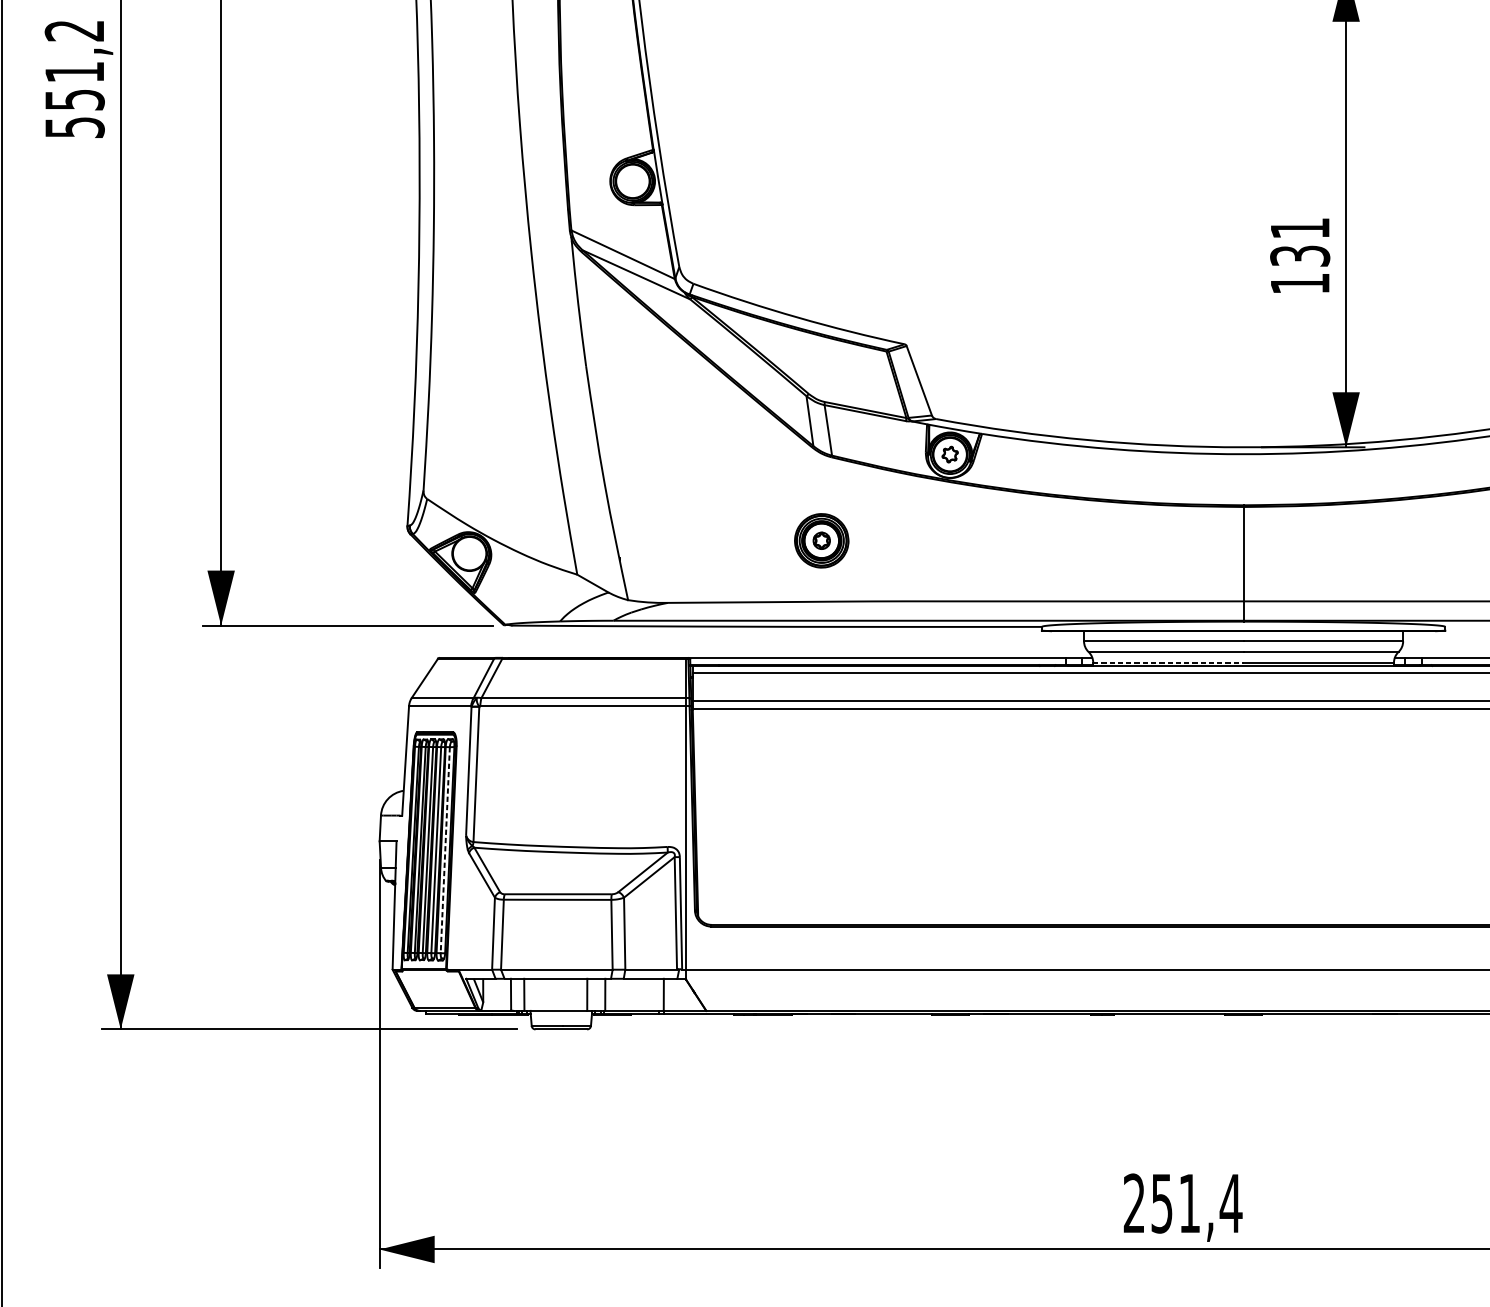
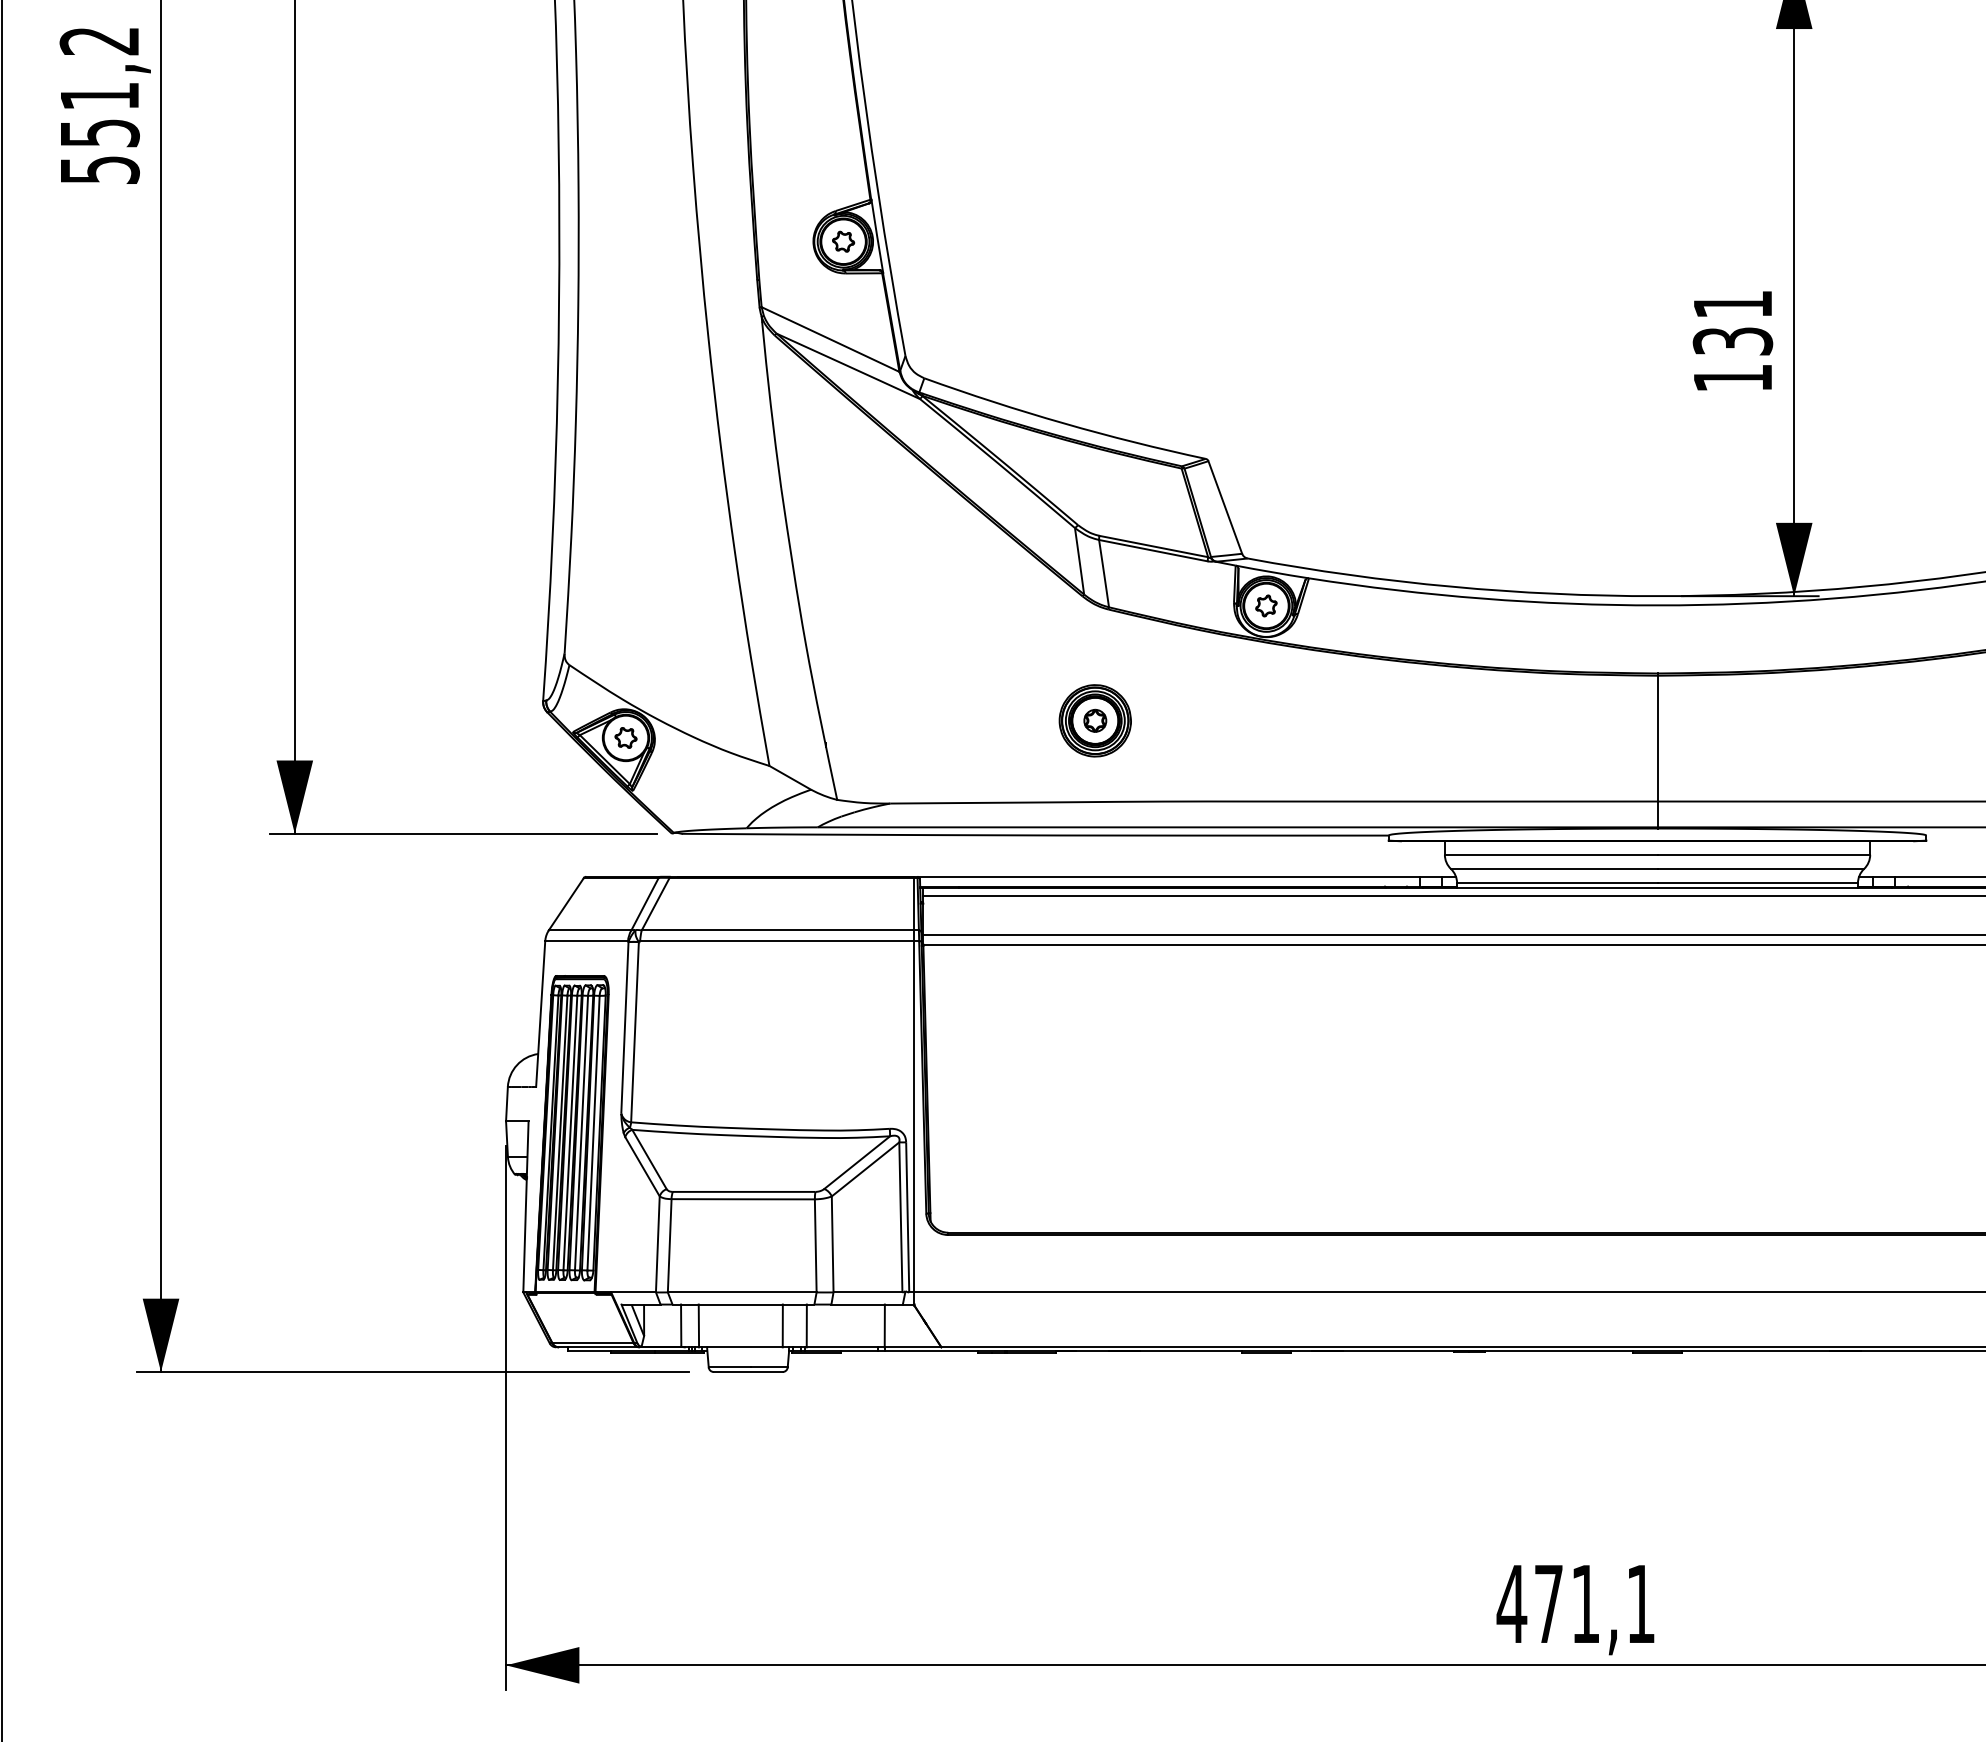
part: (632, 181) -> (843, 241), added
part: (469, 553) -> (625, 737), added
line: (1168, 662) -> (1557, 883), dashed -> solid
line: (445, 850) -> (593, 1133), dashed -> solid
text: (1182, 1203) -> (1576, 1604), 251,4 -> 471,1

